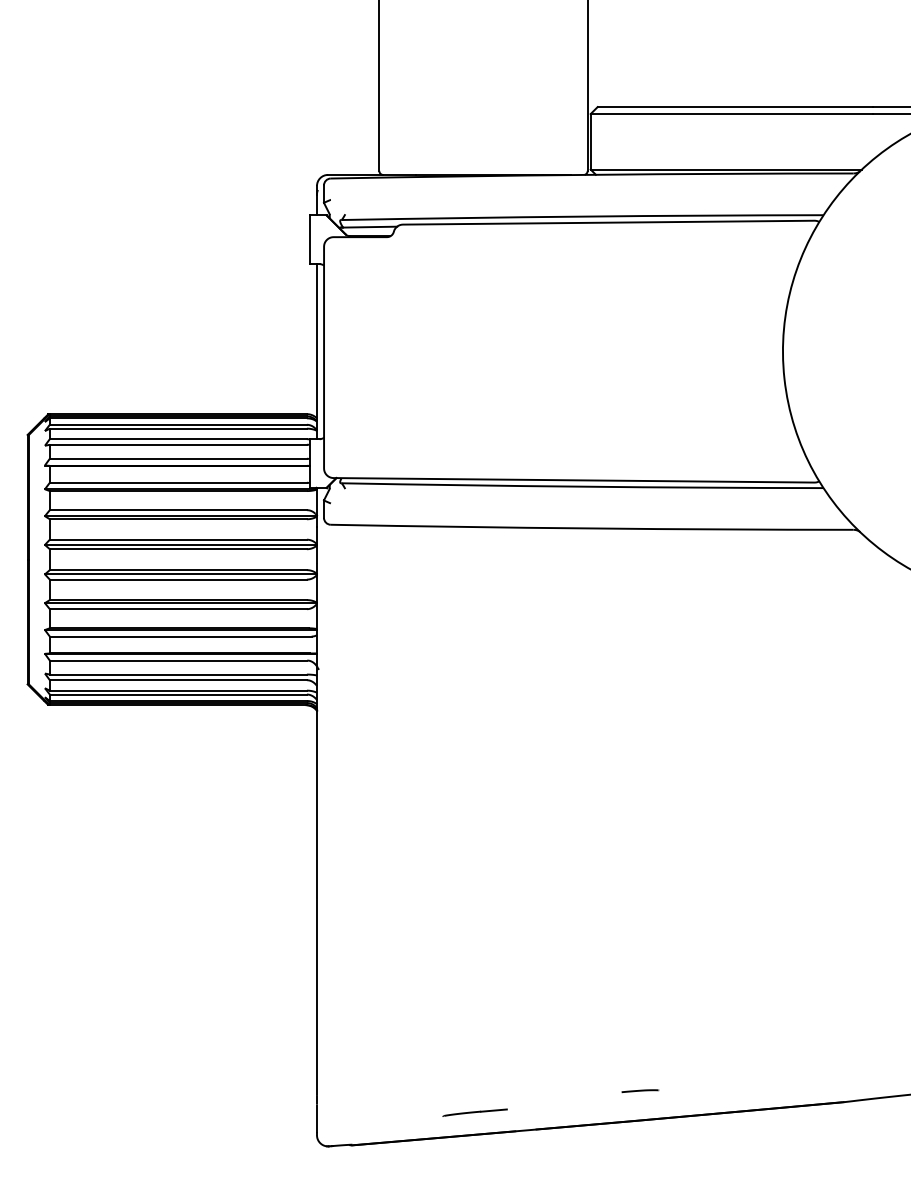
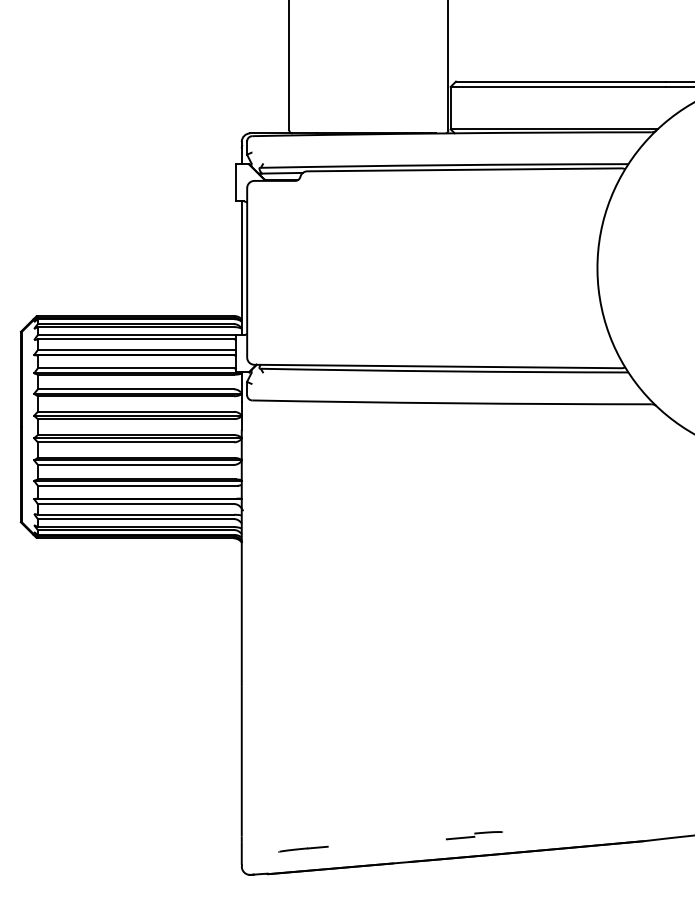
line: (603, 1097) -> (460, 837), added
line: (475, 1111) -> (303, 848), moved

